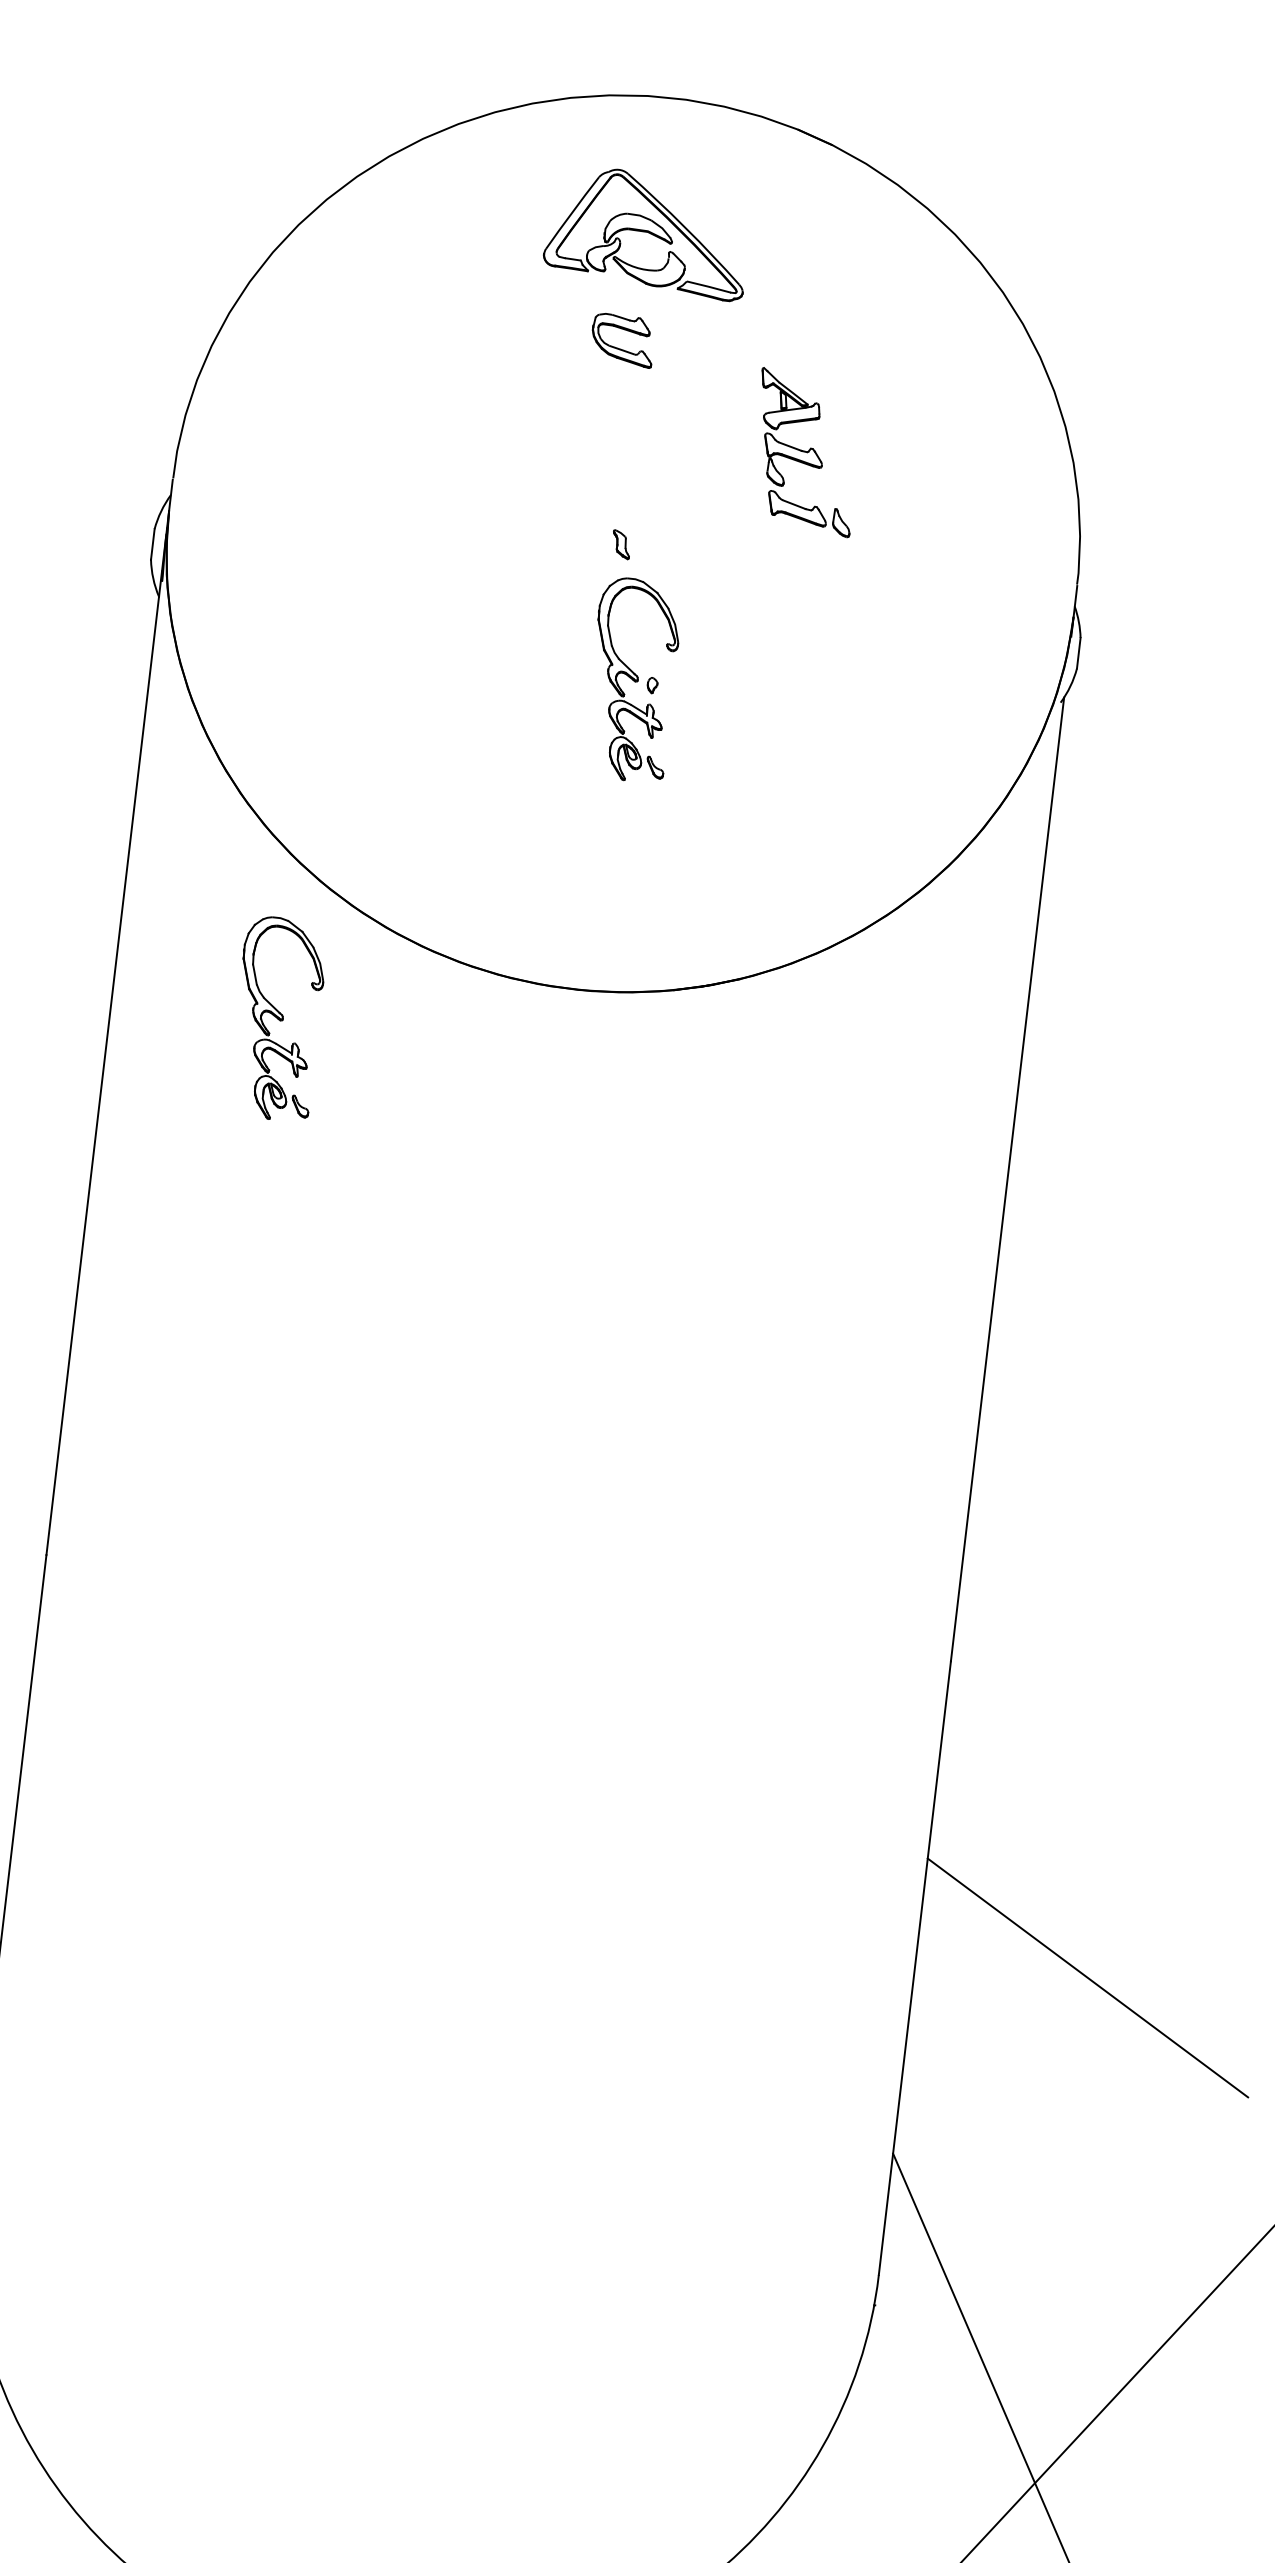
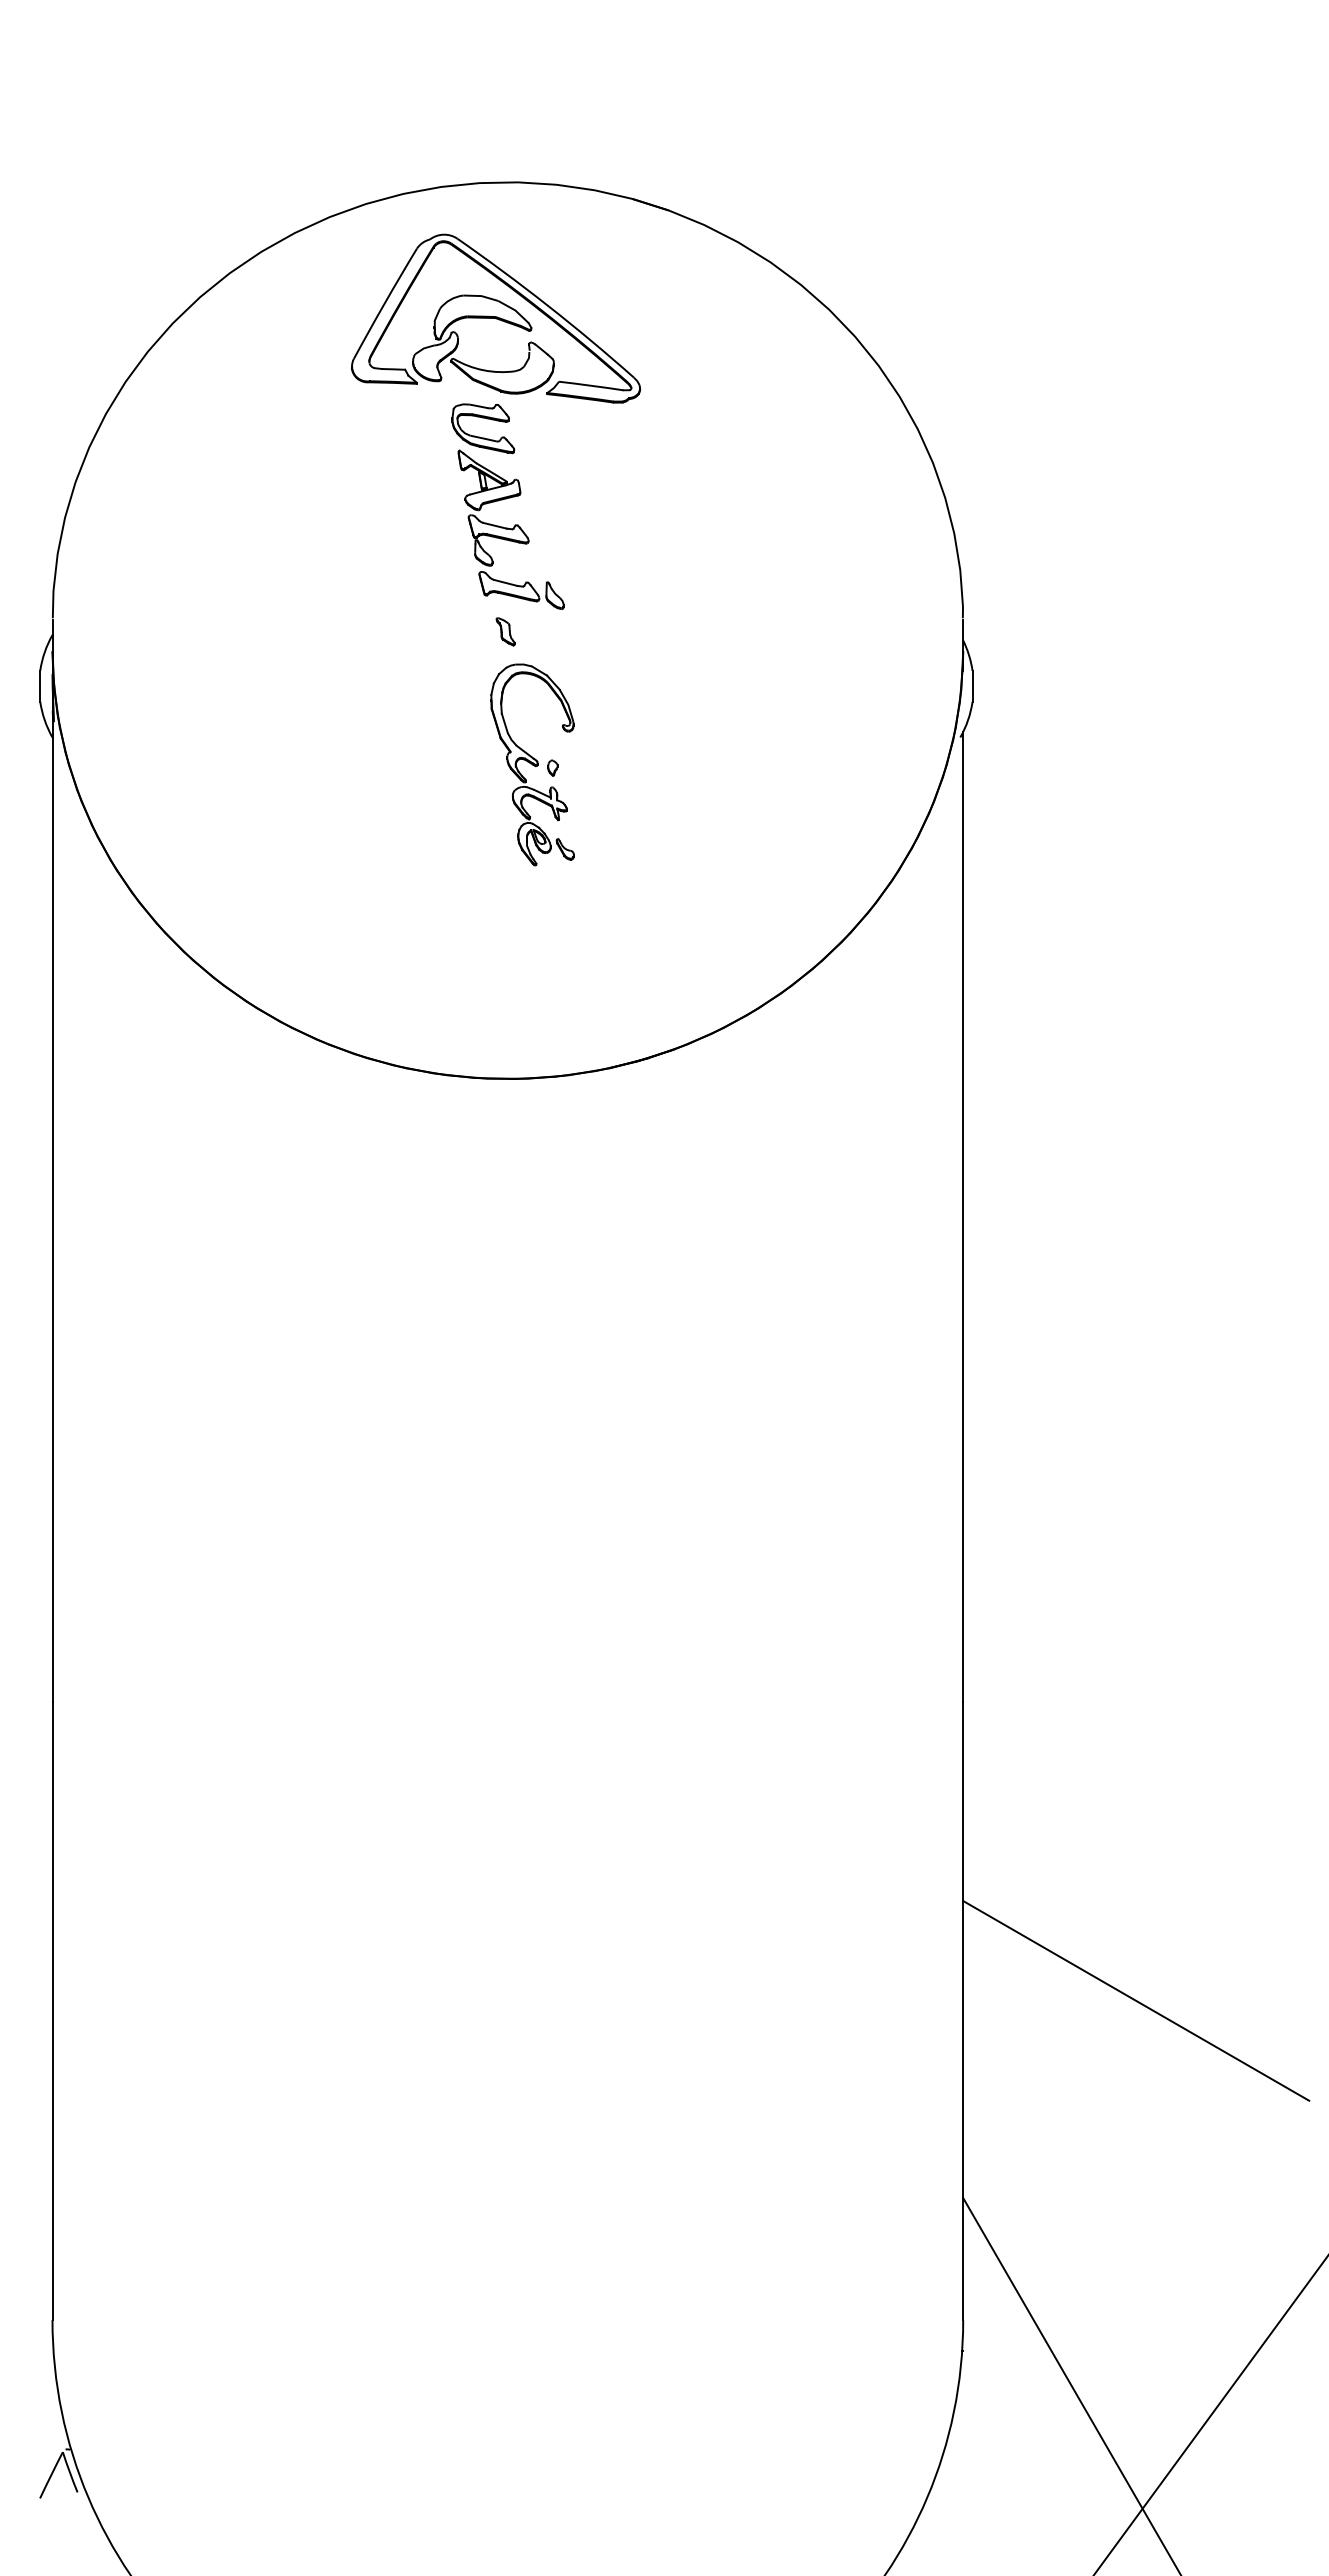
part: (647, 232) -> (495, 318), size x1.43
part: (805, 452) -> (510, 529), moved
part: (277, 1018) -> (219, 1142), removed

